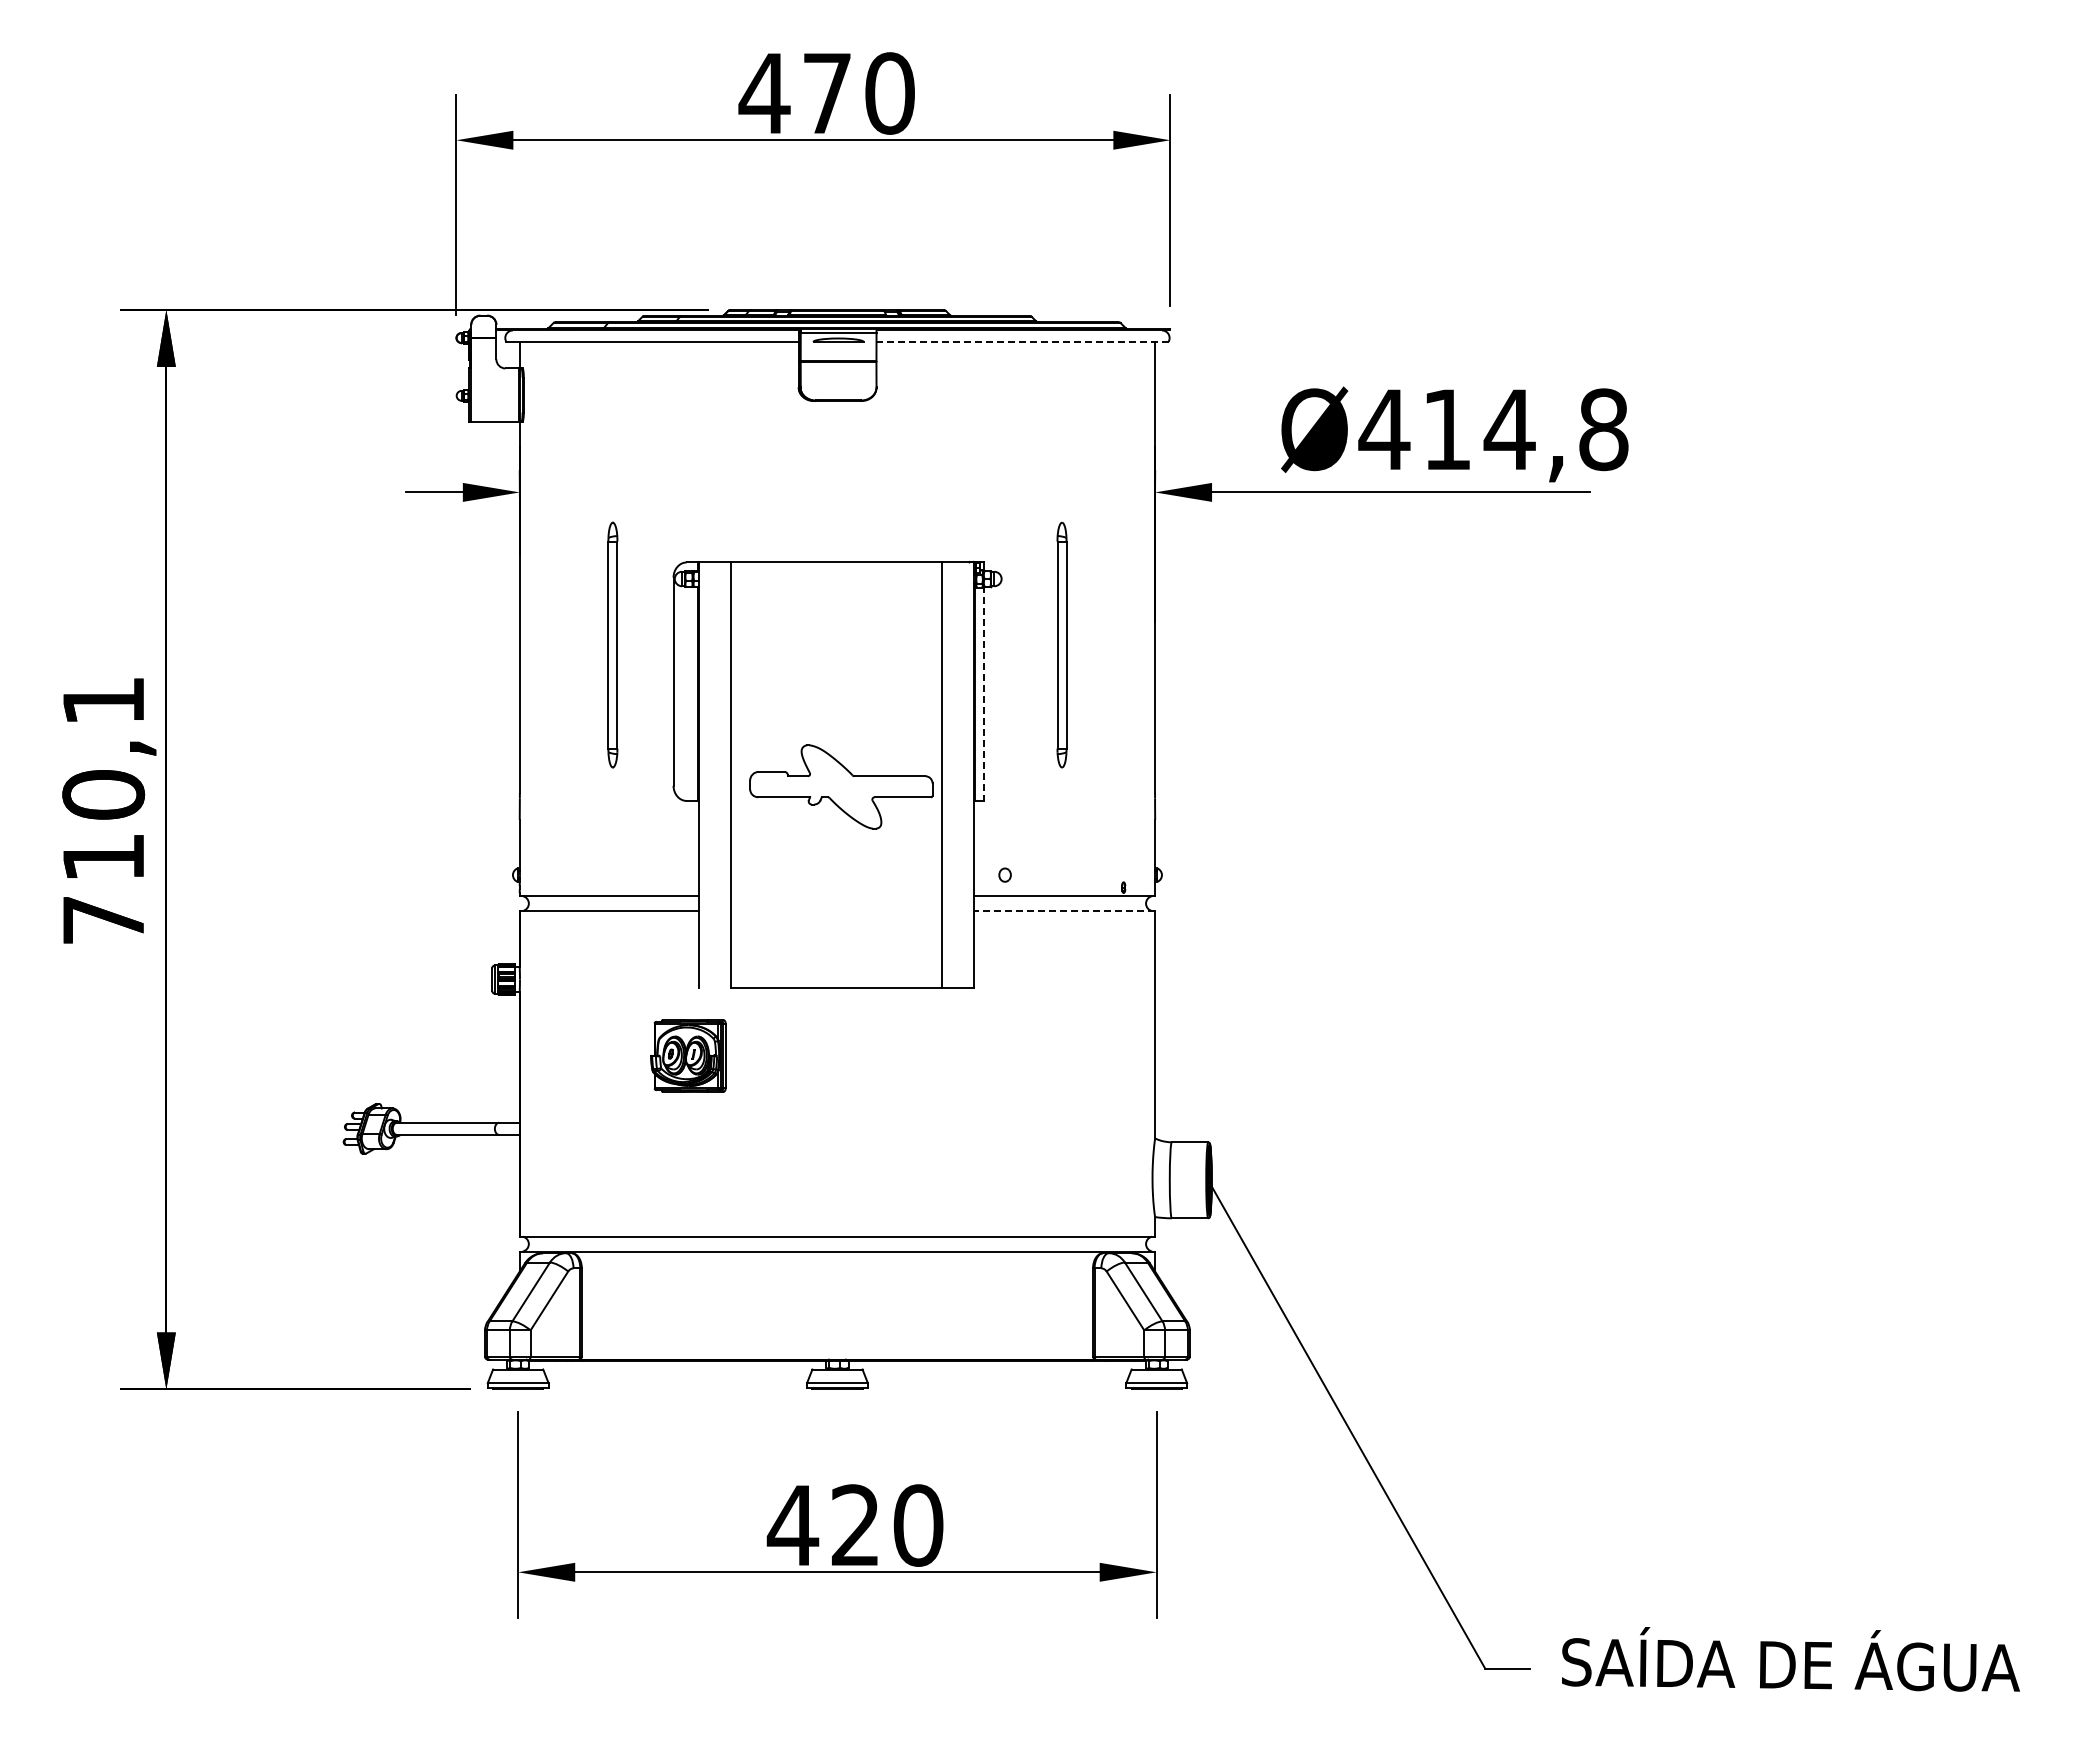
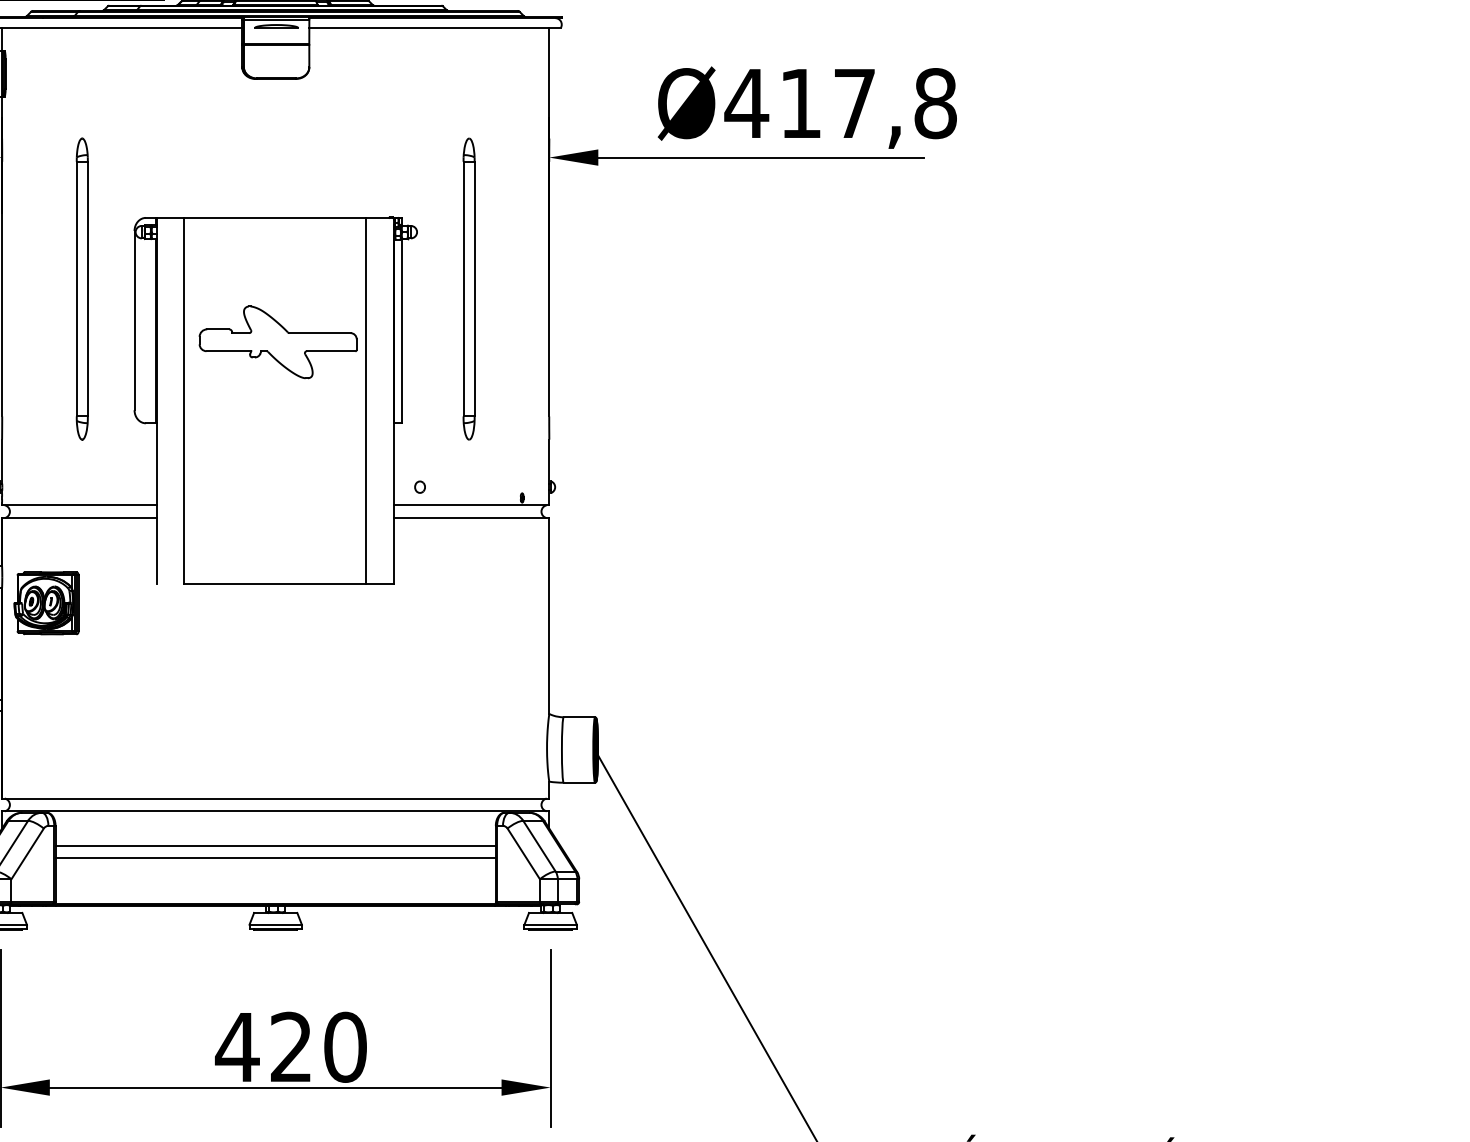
line: (1022, 341) -> (435, 27), dashed -> solid
text: (1509, 429) -> (854, 103), Ø414,8 -> Ø417,8
part: (612, 644) -> (81, 288), size x1.43
part: (1061, 644) -> (468, 288), size x1.43
line: (983, 694) -> (401, 331), dashed -> solid
part: (841, 786) -> (278, 341), moved
line: (1064, 911) -> (471, 518), dashed -> solid
part: (688, 1055) -> (46, 602), moved
line: (837, 1291) -> (275, 845), added
line: (837, 1306) -> (275, 858), added

